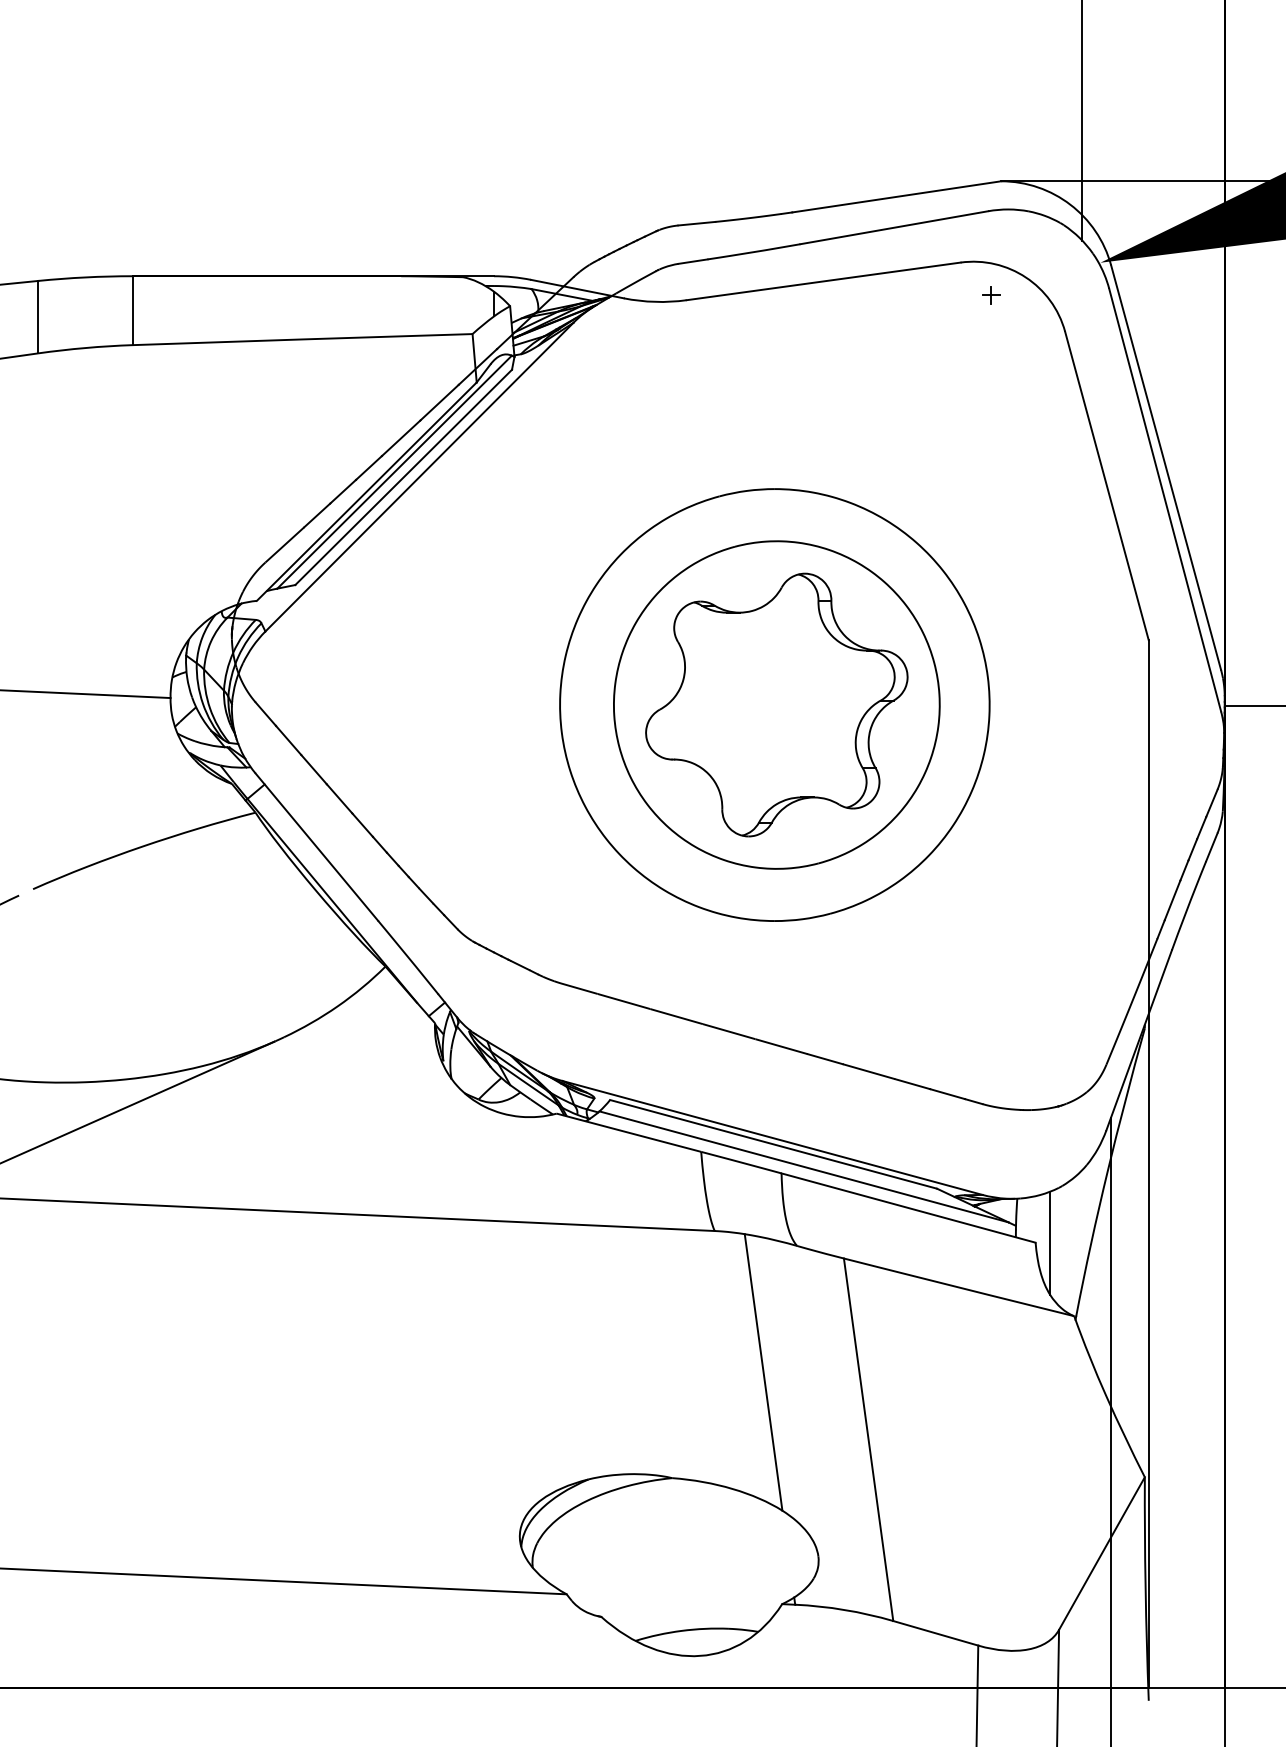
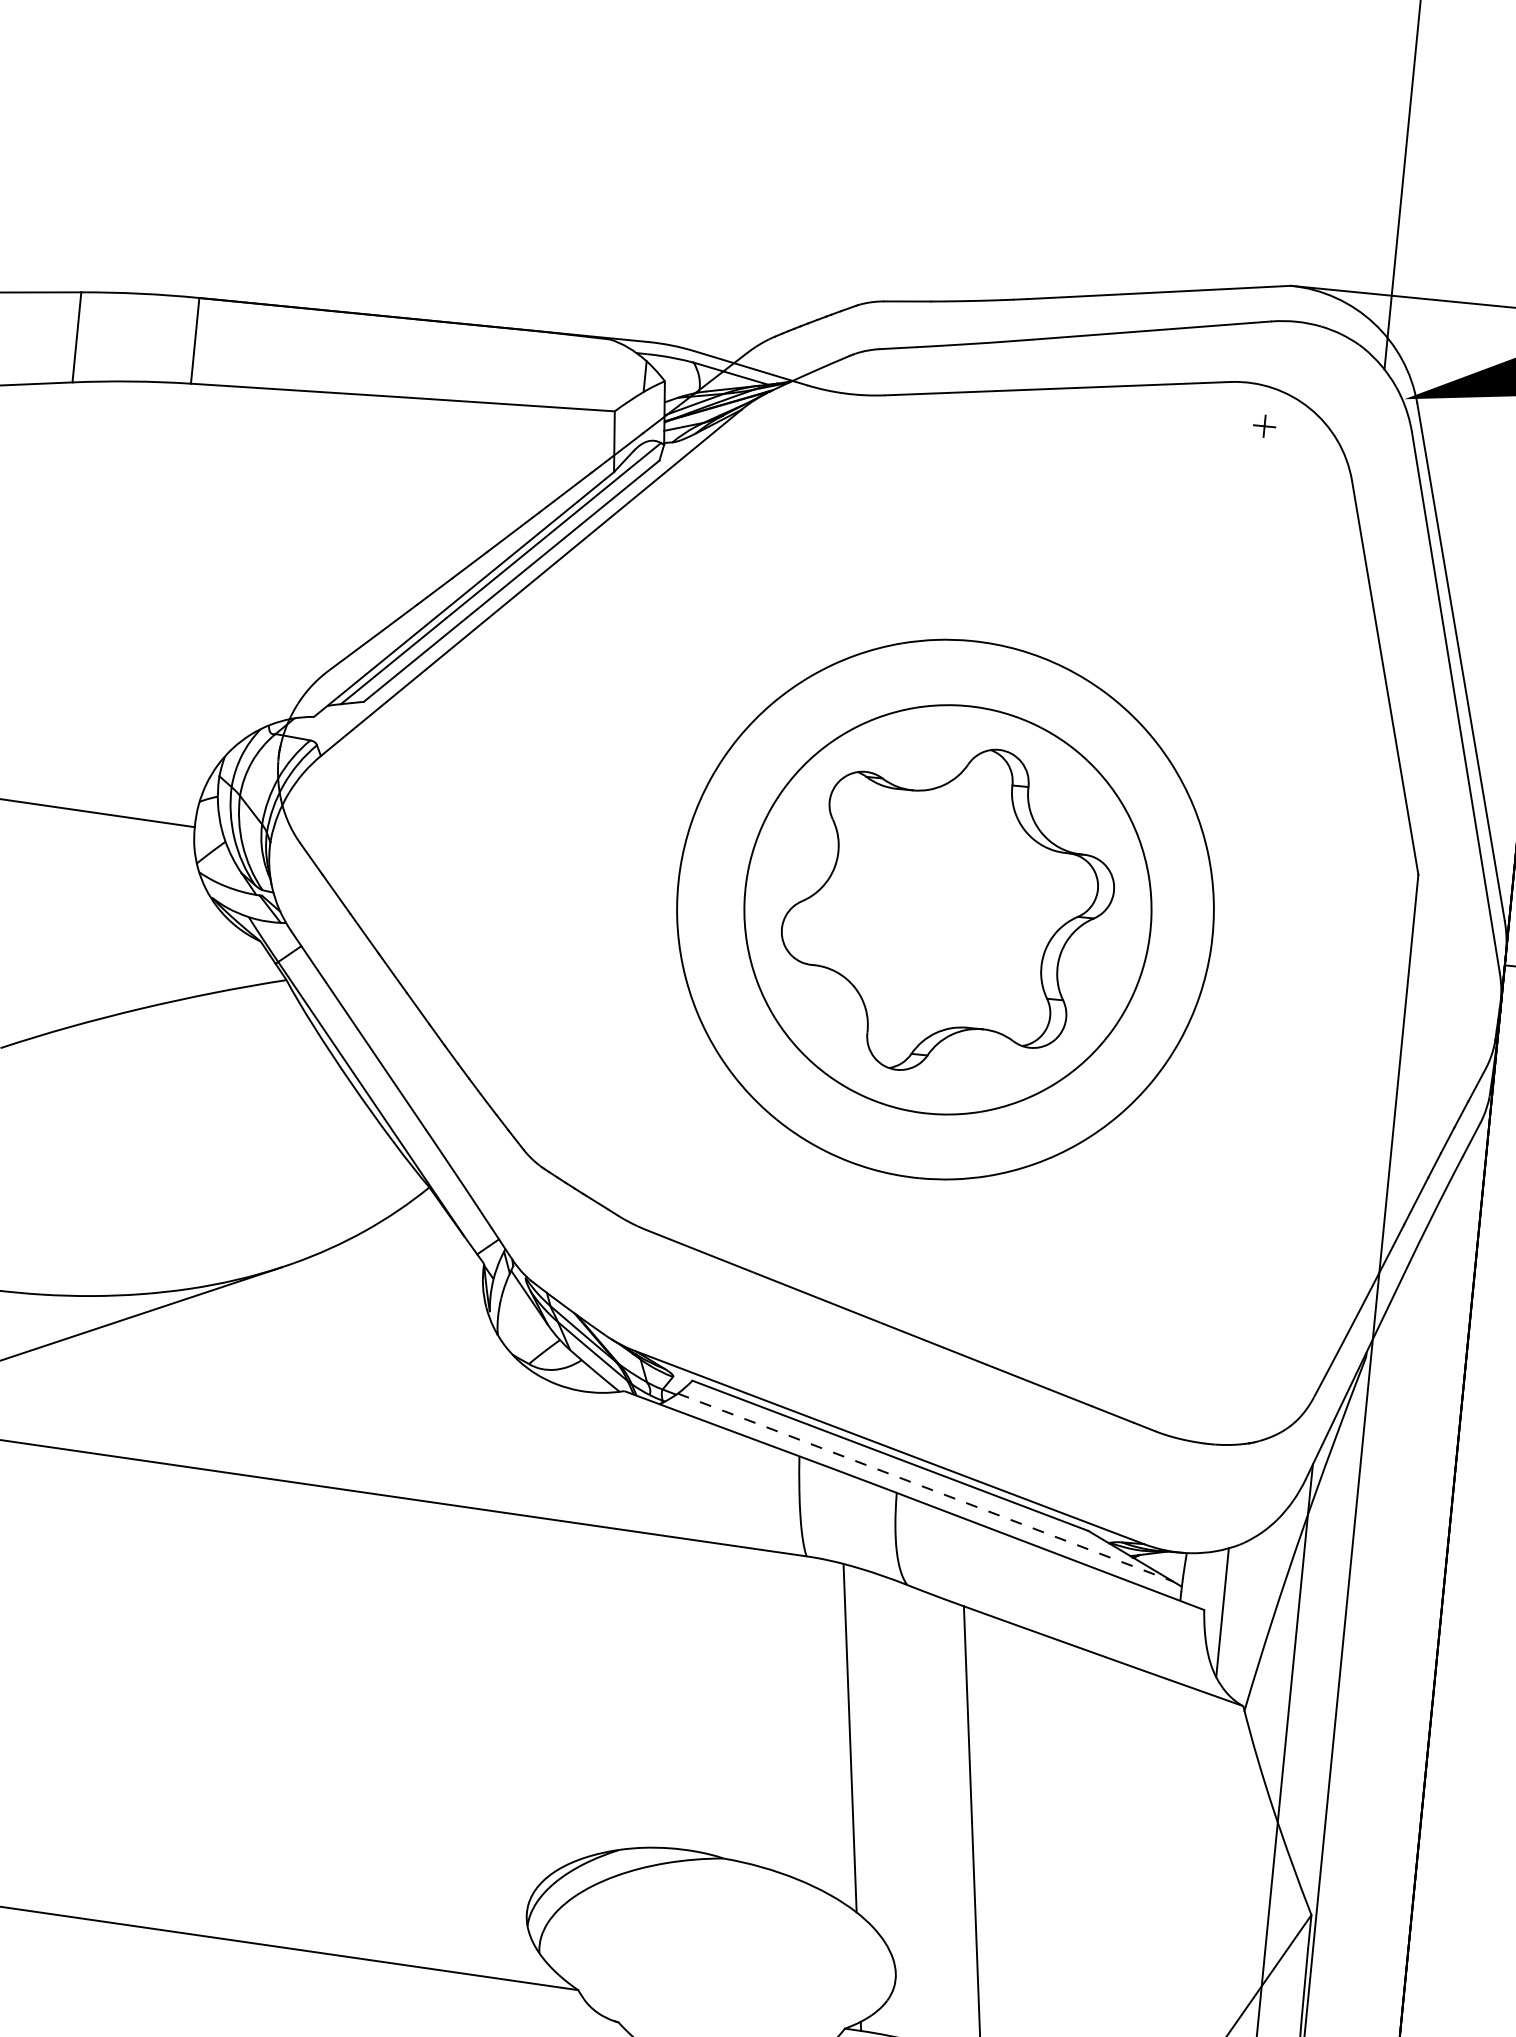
line: (803, 1166) -> (924, 1486), solid -> dashed

